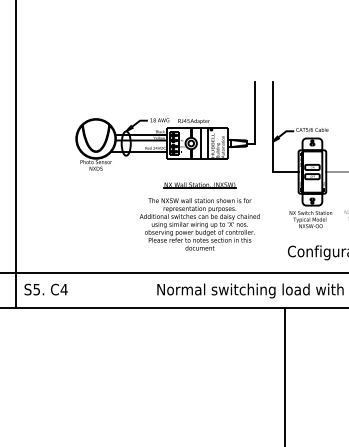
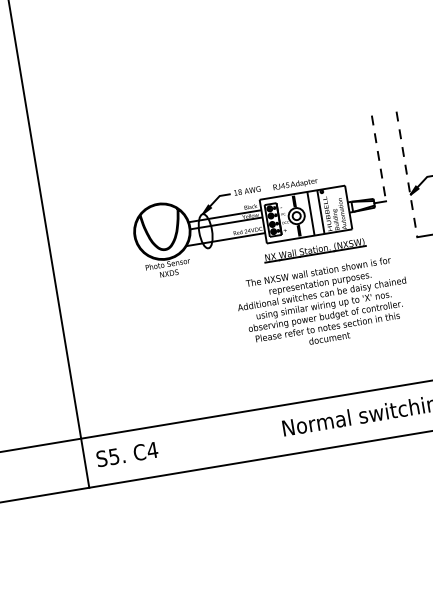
line: (254, 112) -> (378, 157), solid -> dashed
line: (272, 127) -> (406, 174), solid -> dashed
part: (199, 216) -> (321, 294), moved

